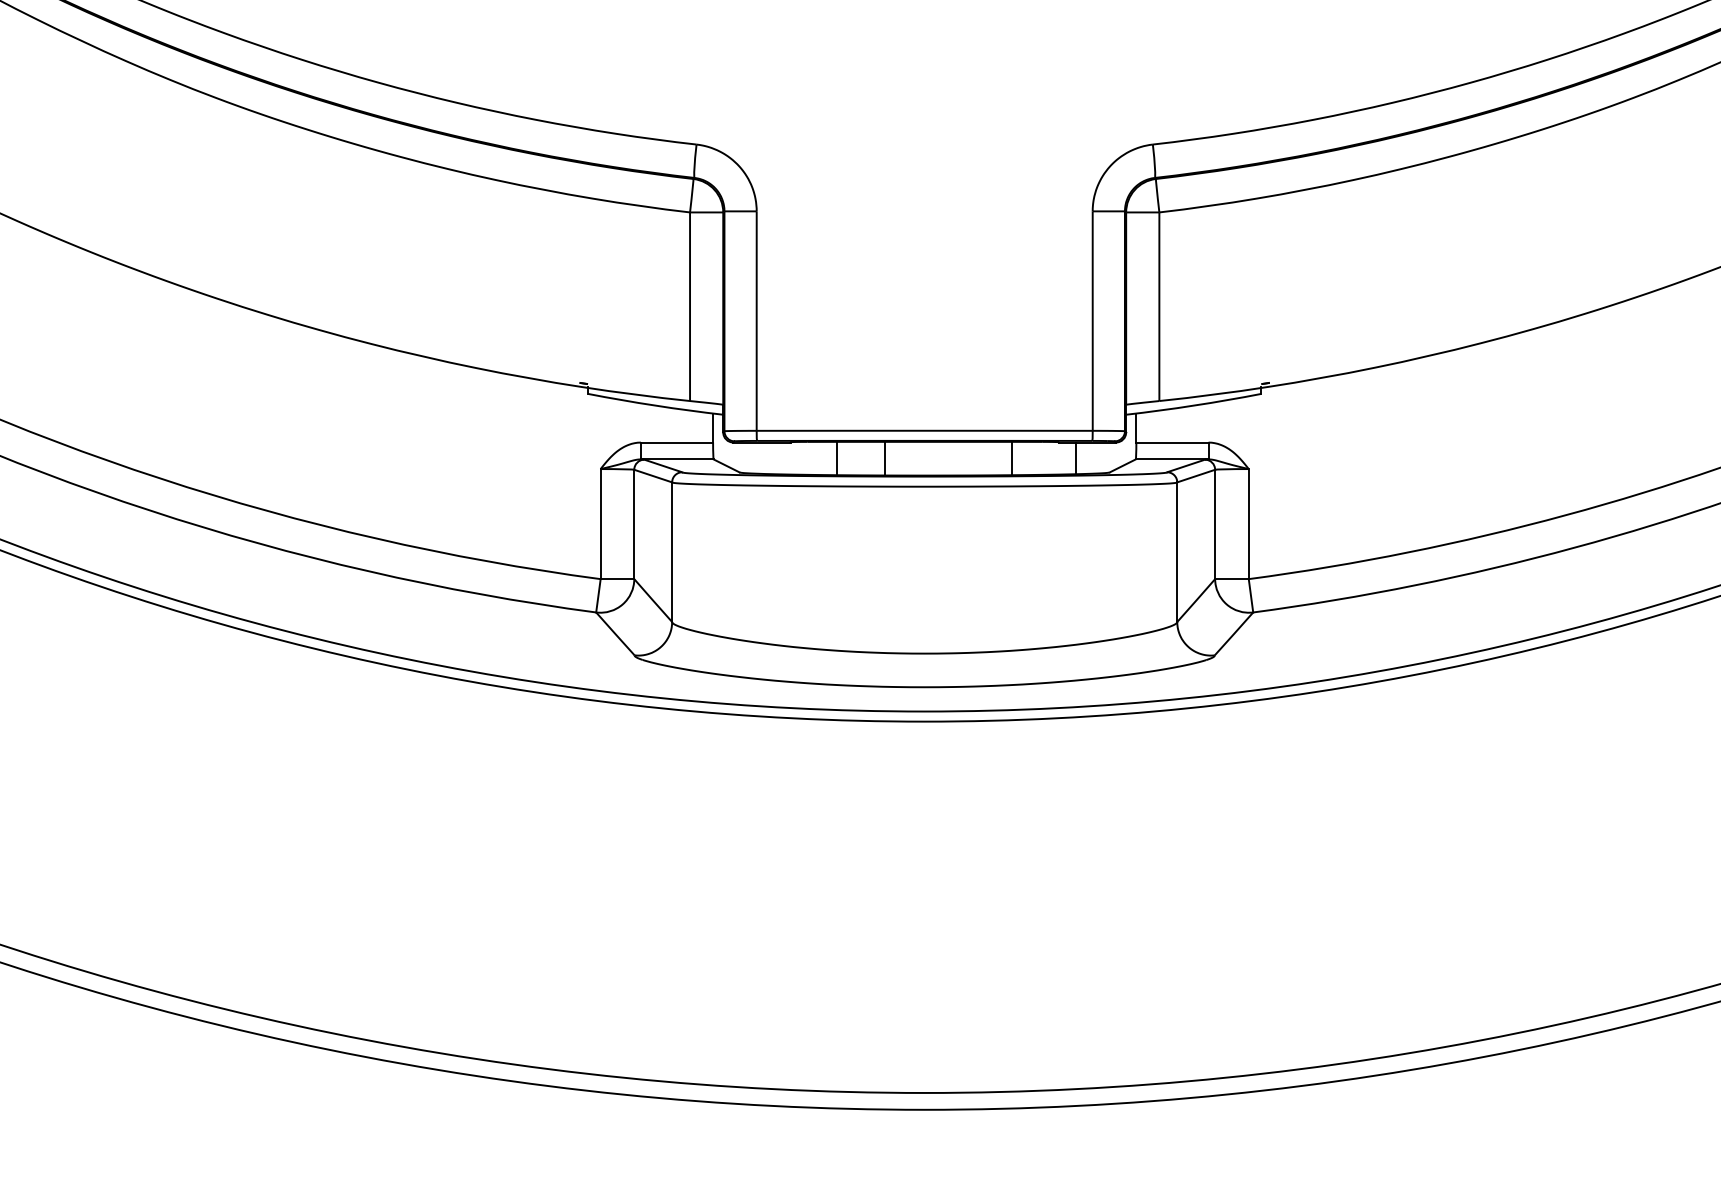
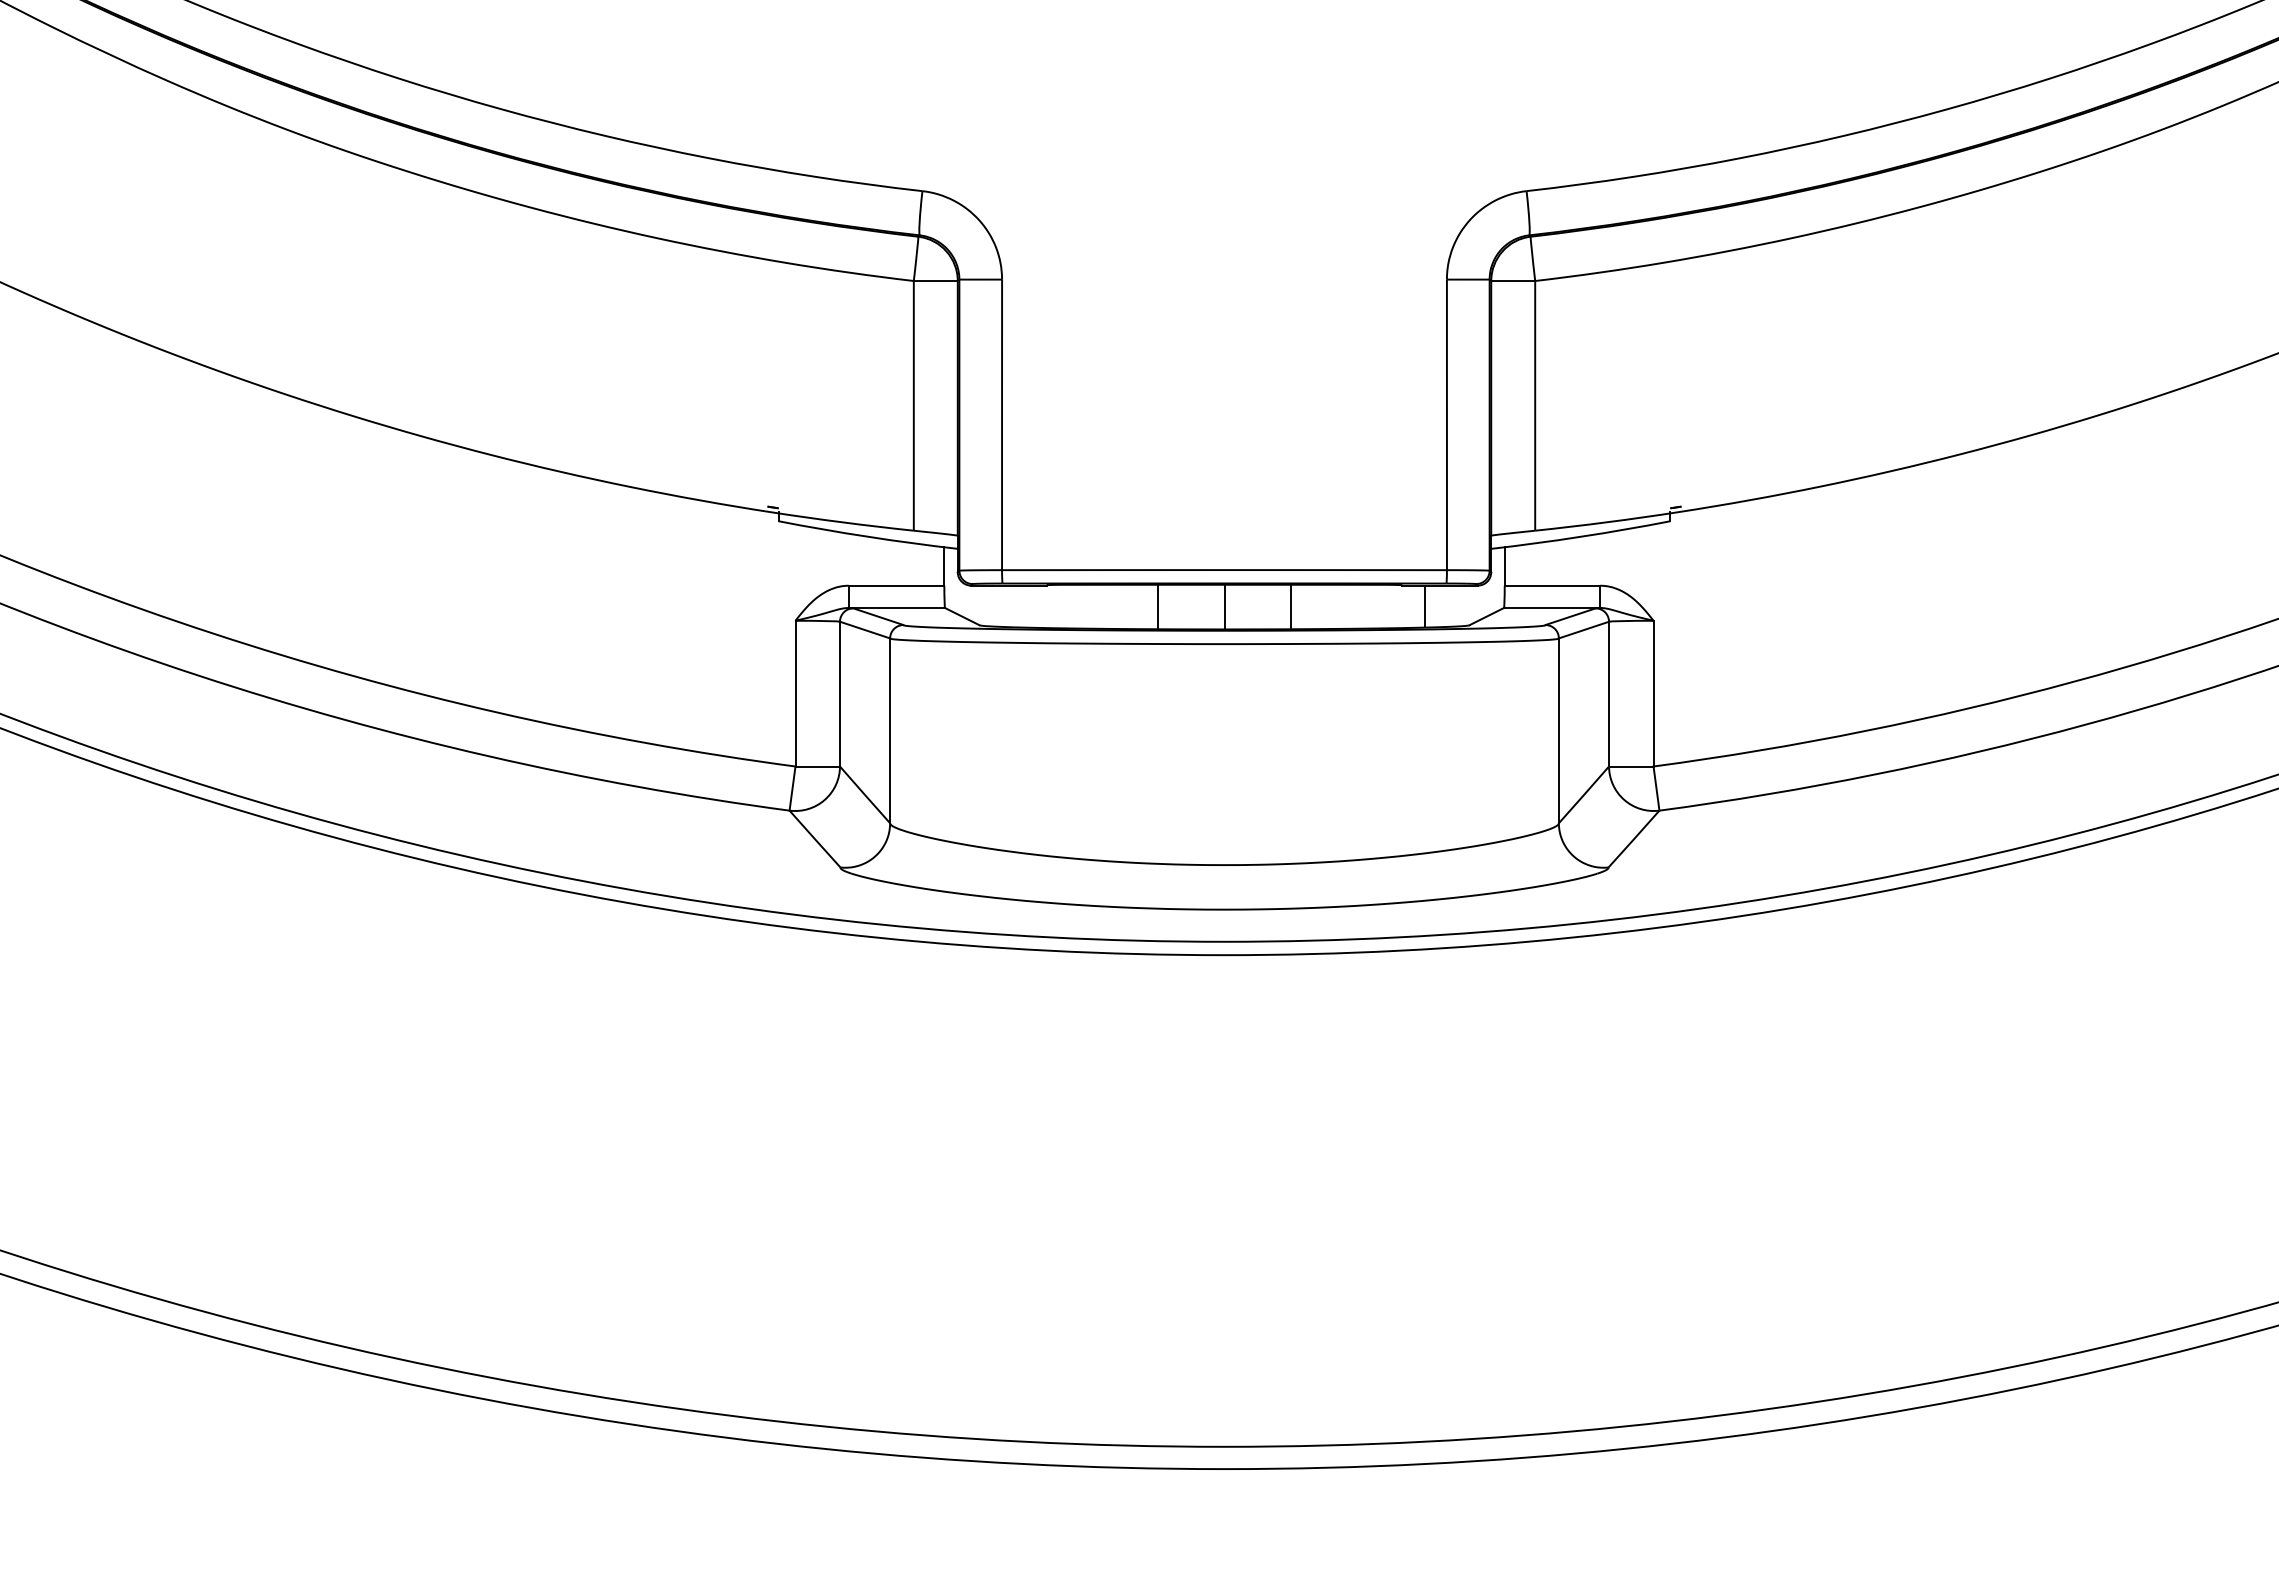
line: (837, 458) -> (1157, 606), moved
line: (885, 458) -> (1224, 606), moved
line: (1012, 458) -> (1291, 606), moved

